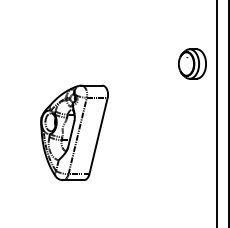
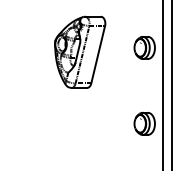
part: (74, 132) -> (80, 52), moved
part: (192, 164) -> (144, 123), added

